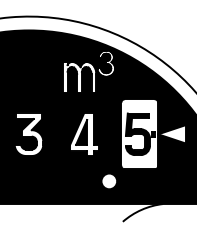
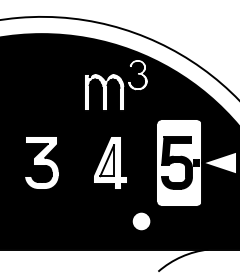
fill: (81, 132) -> (107, 160), removed

